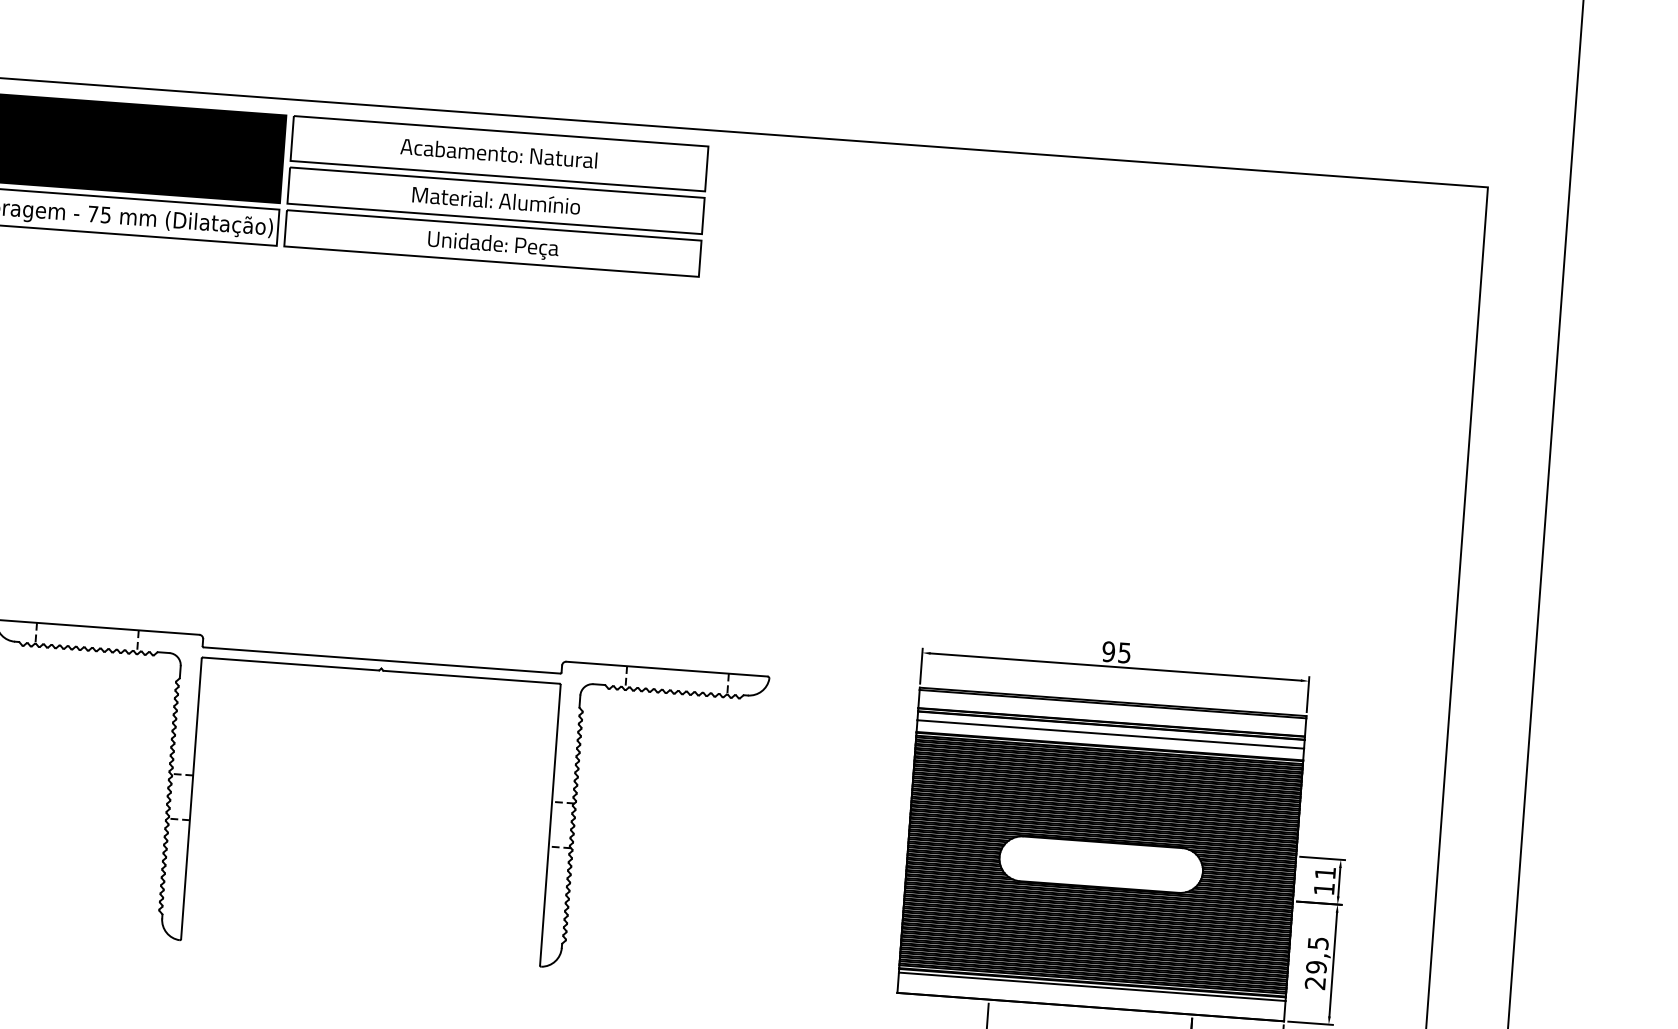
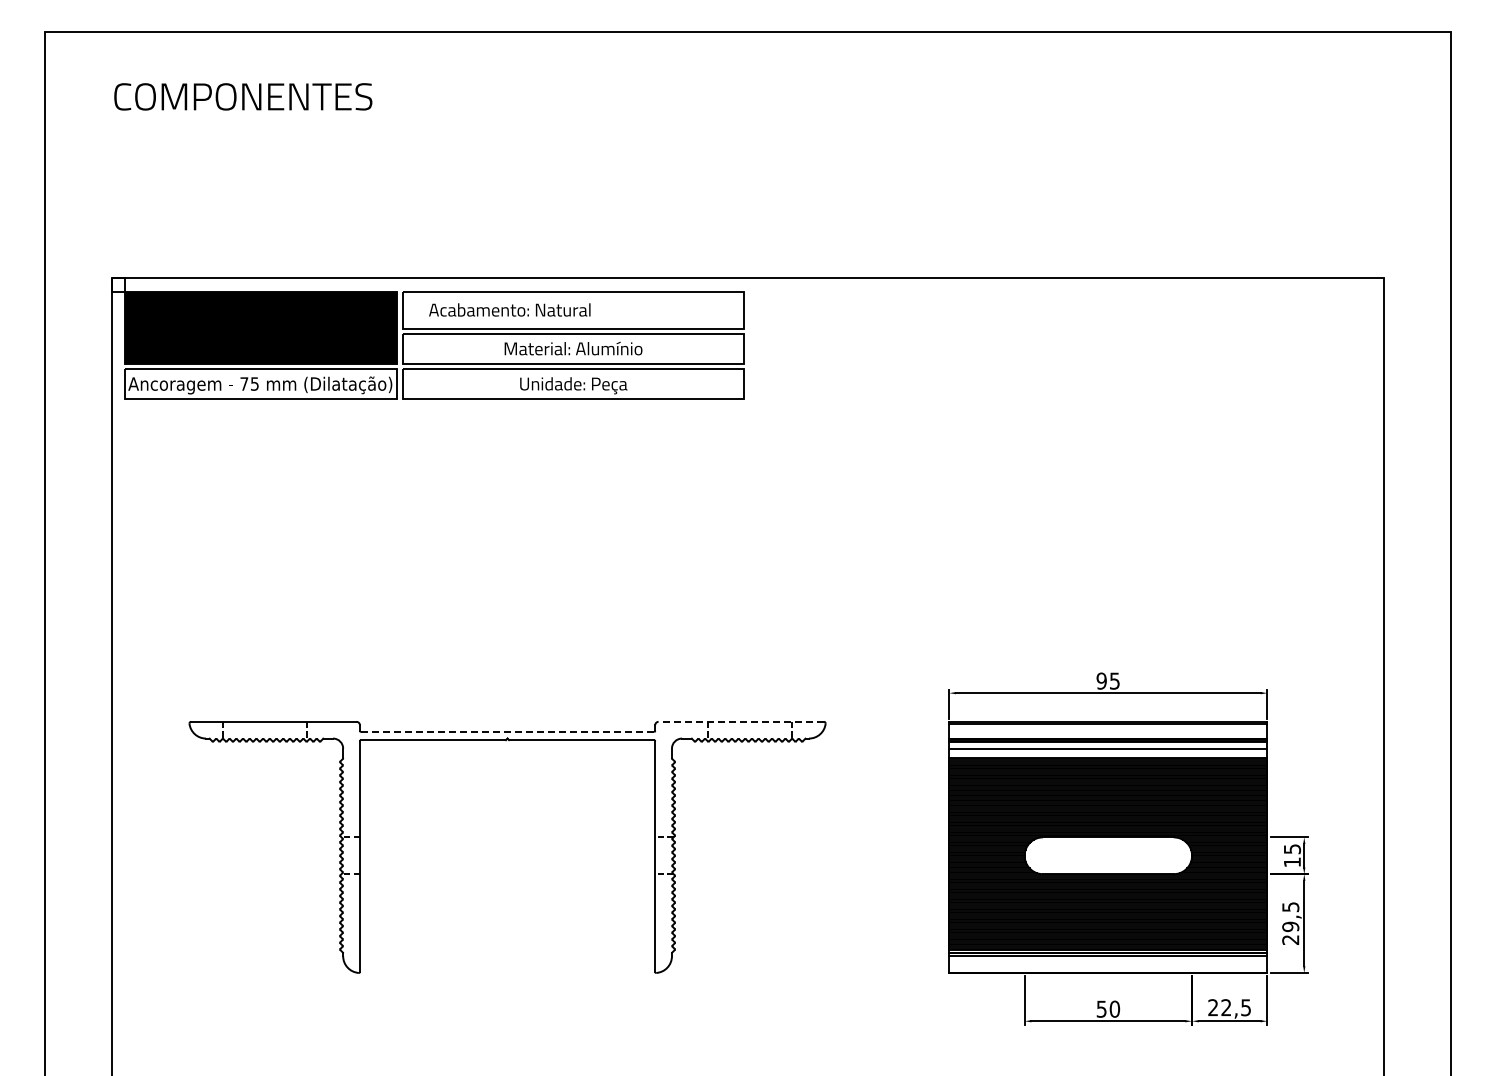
text: (498, 152) -> (509, 309), moved
line: (381, 659) -> (507, 731), solid -> dashed
line: (667, 668) -> (741, 721), solid -> dashed
text: (1325, 873) -> (1292, 849), 11 -> 15

